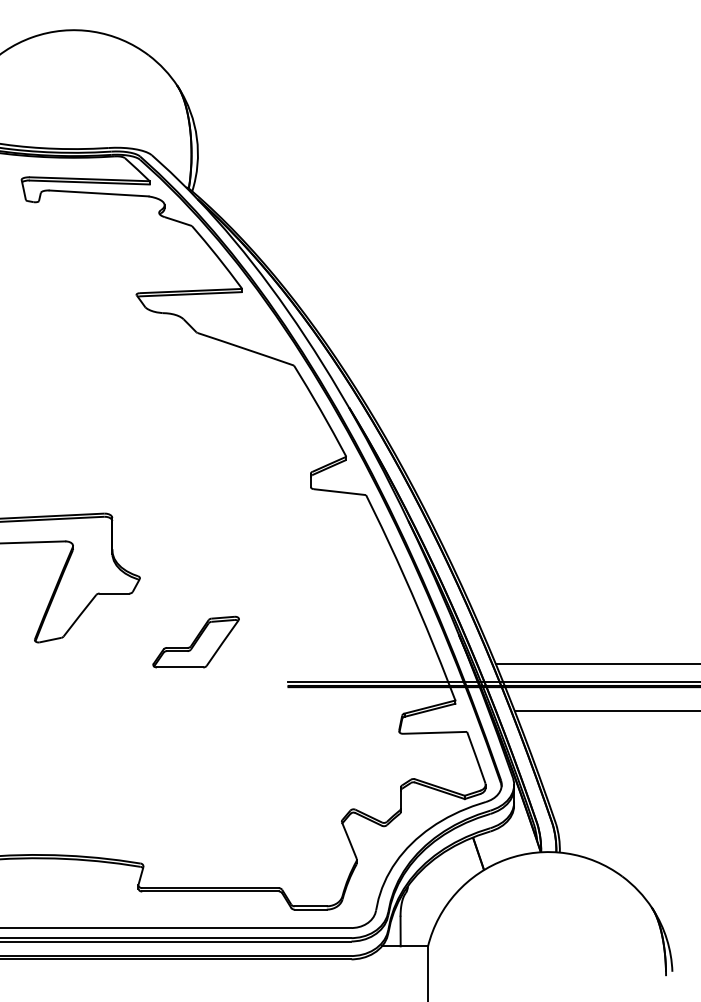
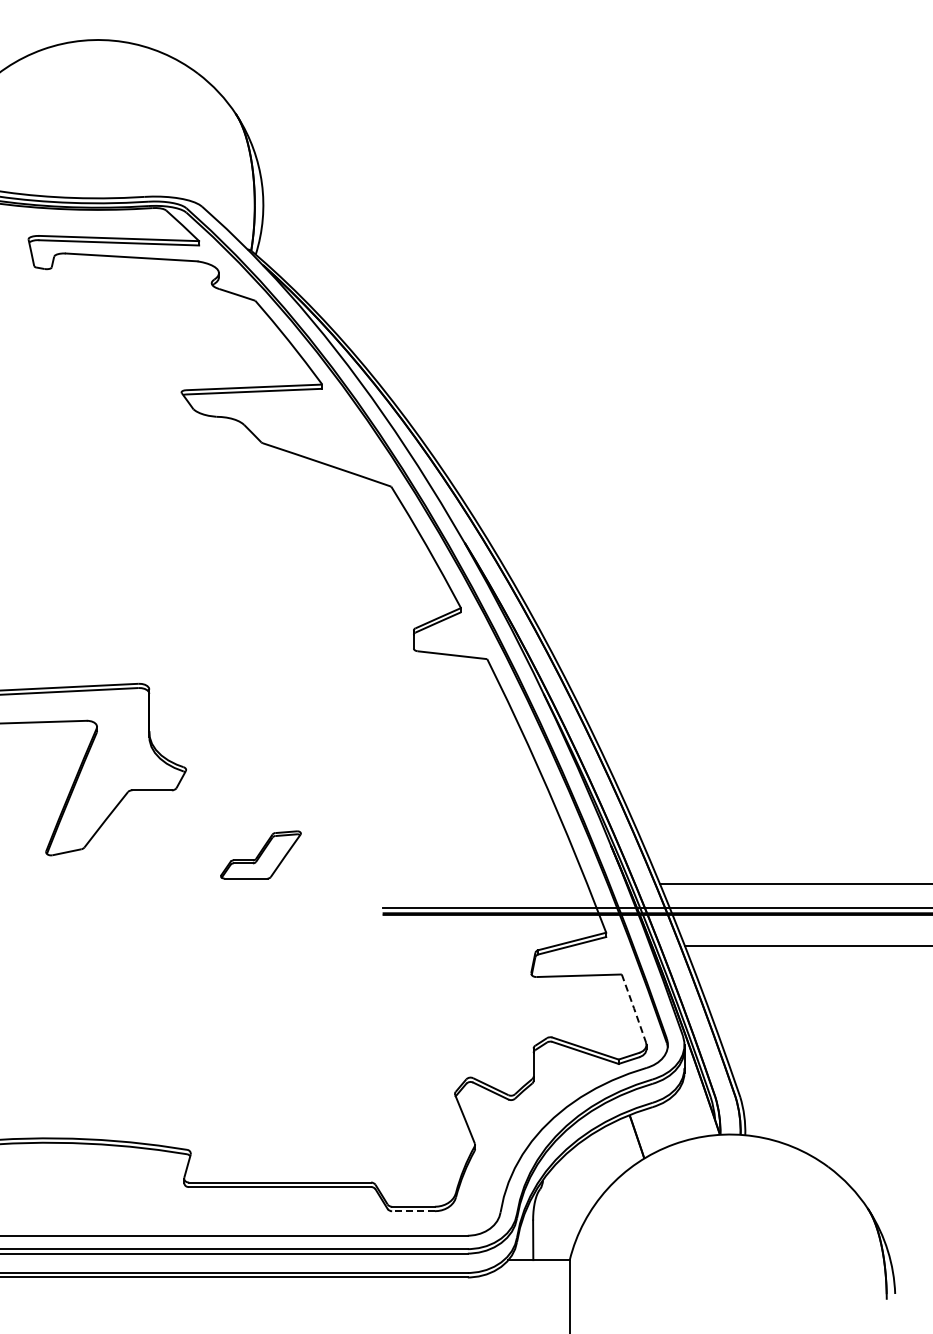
part: (195, 641) -> (260, 854), size x0.7
line: (476, 757) -> (634, 1008), solid -> dashed
line: (310, 909) -> (413, 1211), solid -> dashed

